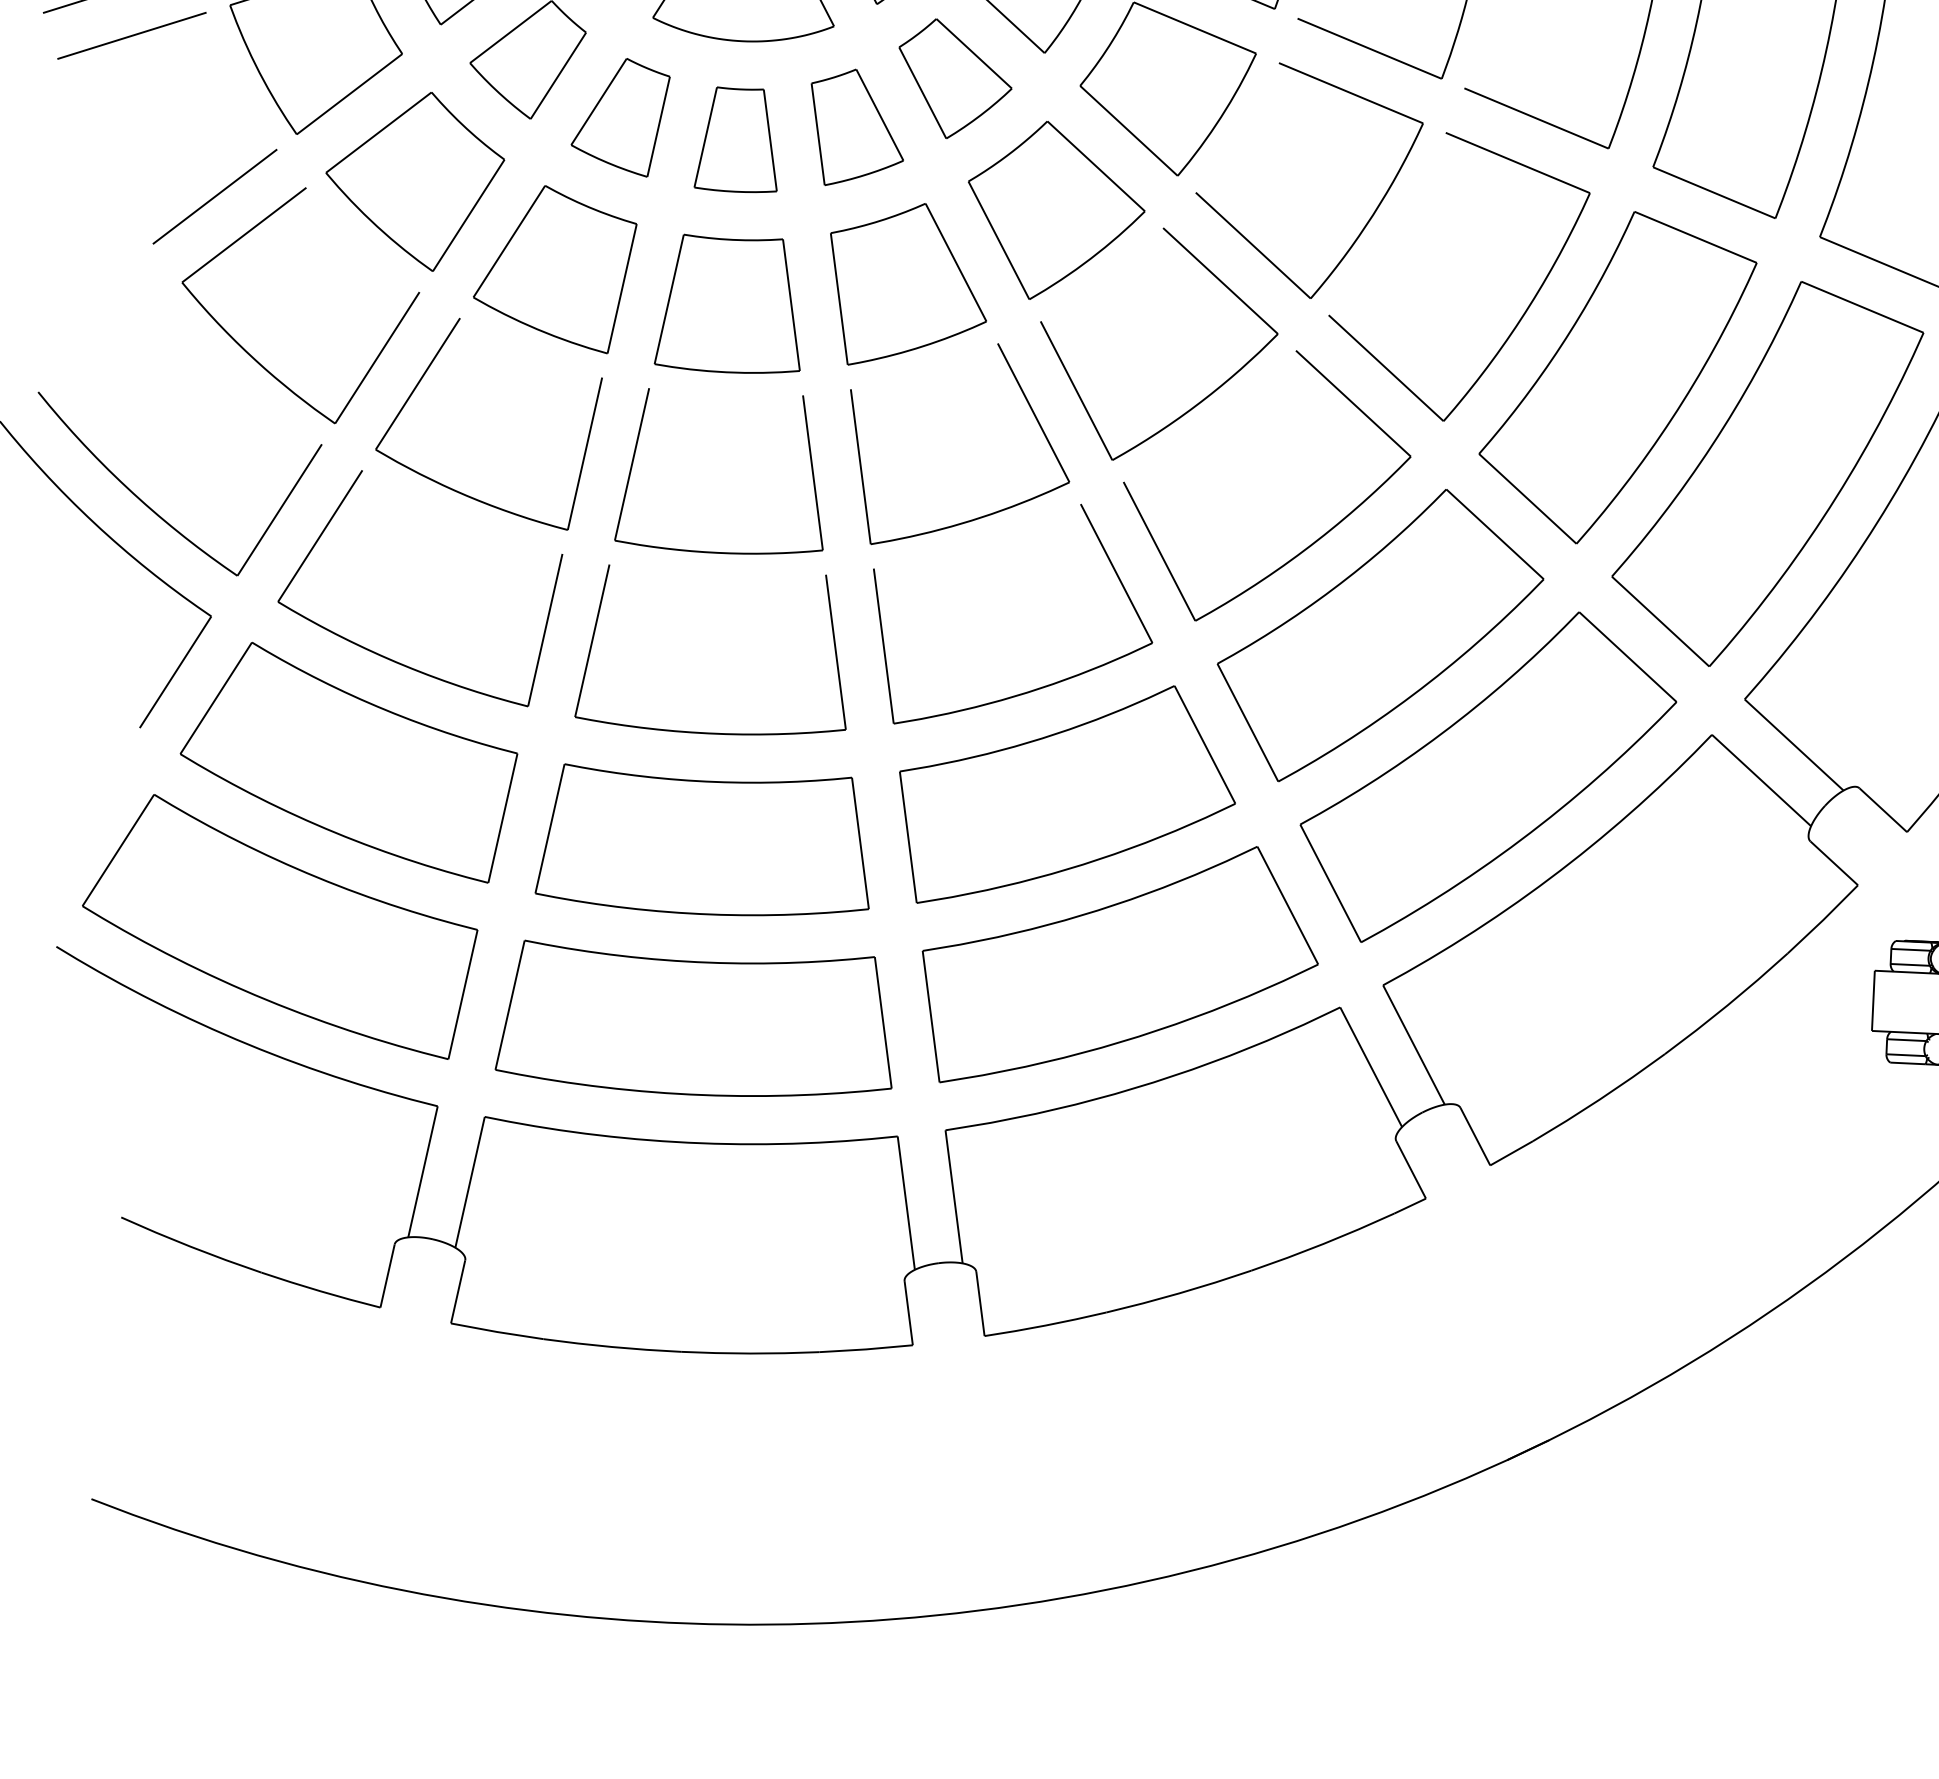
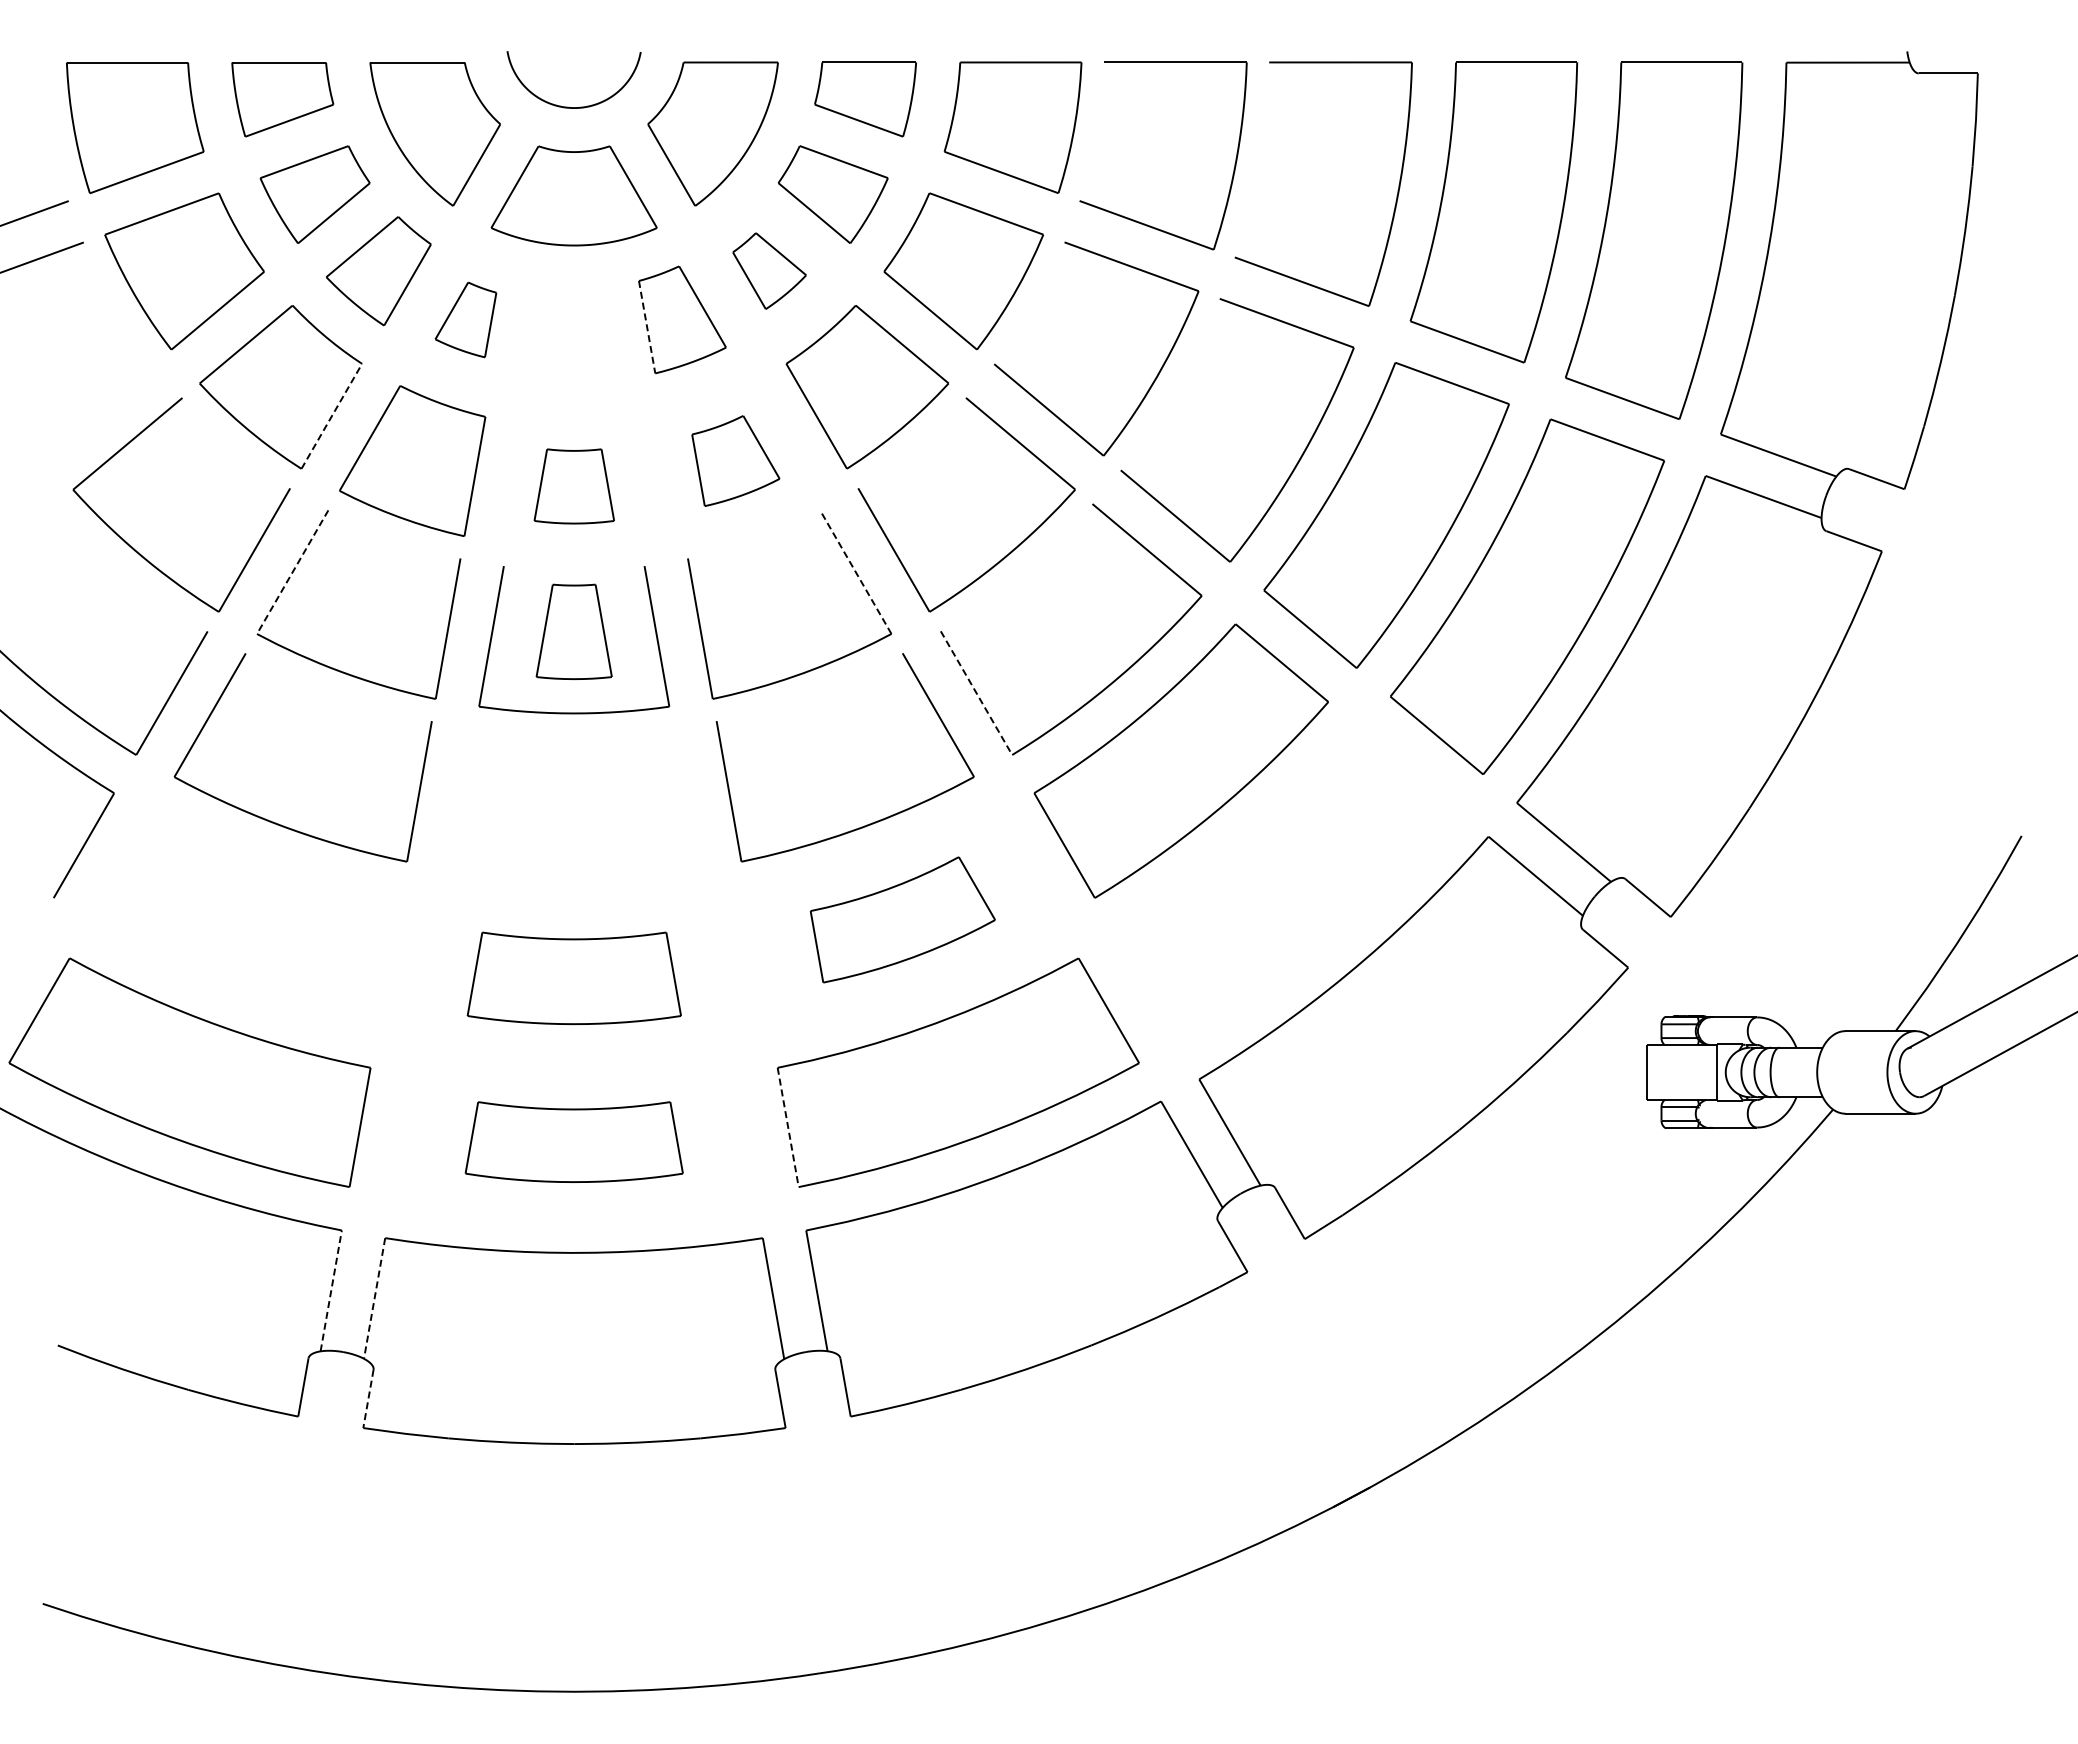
part: (954, 78) -> (769, 270), size x0.7
part: (619, 116) -> (465, 319), size x0.7
line: (818, 134) -> (647, 327), solid -> dashed
part: (737, 139) -> (573, 631), moved
line: (215, 196) -> (99, 409), removed
line: (468, 215) -> (331, 416), solid -> dashed
part: (907, 284) -> (735, 460), size x0.6
part: (730, 304) -> (574, 486), size x0.6
line: (417, 384) -> (292, 572), solid -> dashed
line: (1033, 412) -> (855, 571), solid -> dashed
line: (1159, 551) -> (976, 693), solid -> dashed
part: (709, 732) -> (573, 877), removed
part: (348, 761) -> (245, 919), removed
part: (1487, 777) -> (1285, 885), removed
part: (1066, 795) -> (902, 919), size x0.6
part: (705, 842) -> (574, 978), size x0.7
line: (931, 1016) -> (788, 1127), solid -> dashed
part: (696, 1021) -> (574, 1141), size x0.6
line: (423, 1171) -> (331, 1290), solid -> dashed
line: (469, 1182) -> (374, 1298), solid -> dashed
line: (458, 1291) -> (368, 1398), solid -> dashed

